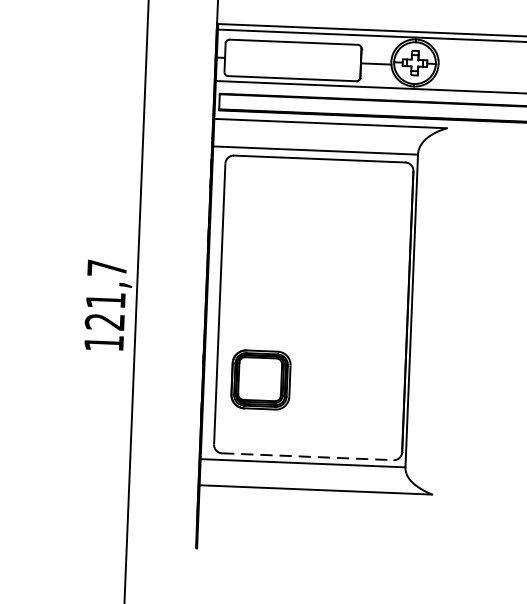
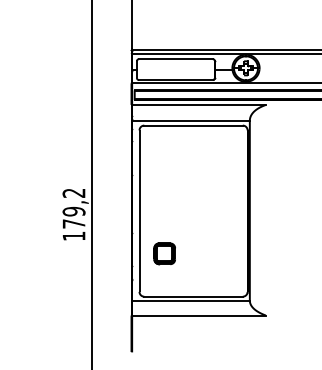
text: (105, 294) -> (73, 208), 121,7 -> 179,2
part: (260, 379) -> (164, 253), size x0.62
line: (309, 456) -> (194, 296), dashed -> solid

